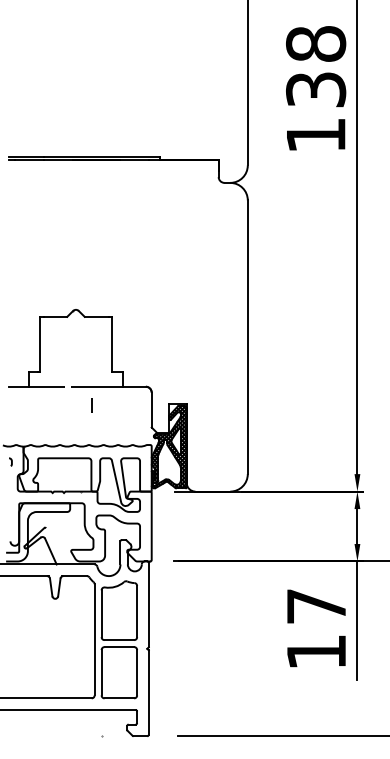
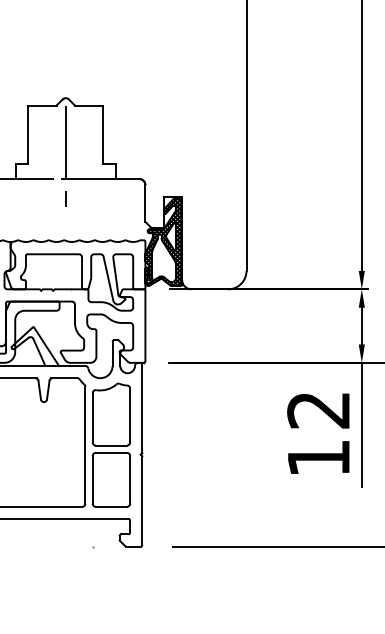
line: (75, 349) -> (65, 139), added
line: (91, 405) -> (65, 198), moved
line: (57, 546) -> (46, 347), added
text: (315, 606) -> (317, 410), 17 -> 12

